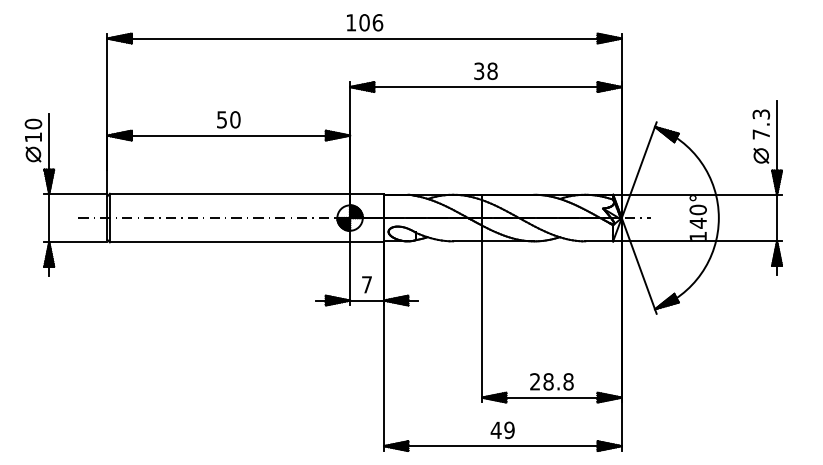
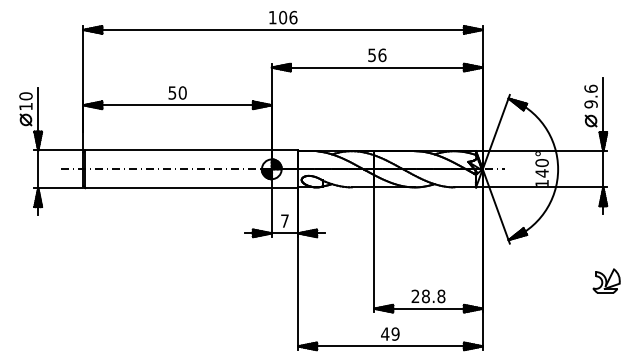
text: (485, 70) -> (376, 54), 38 -> 56
text: (761, 124) -> (591, 96), 7.3 -> 9.6
part: (781, 361) -> (606, 280), added

